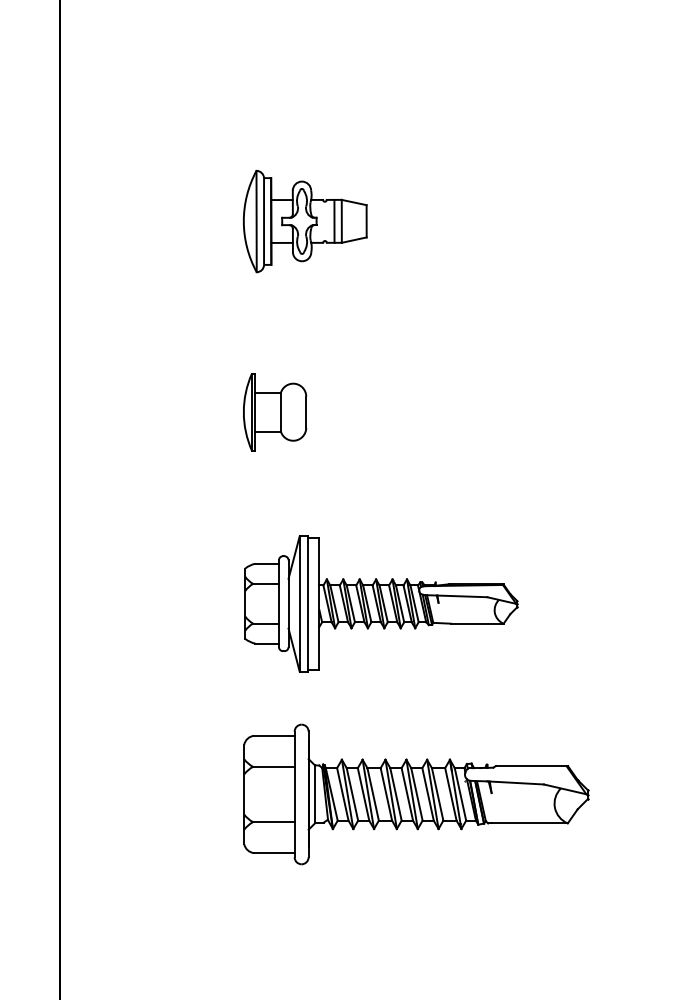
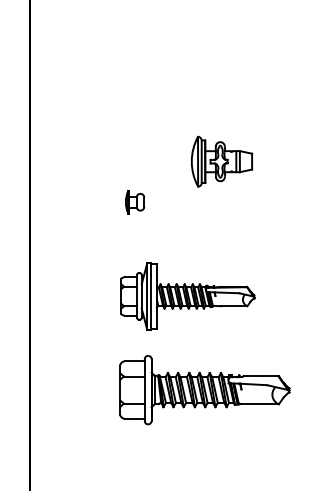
part: (306, 221) -> (222, 161), moved
part: (273, 410) -> (134, 201), size x0.6

